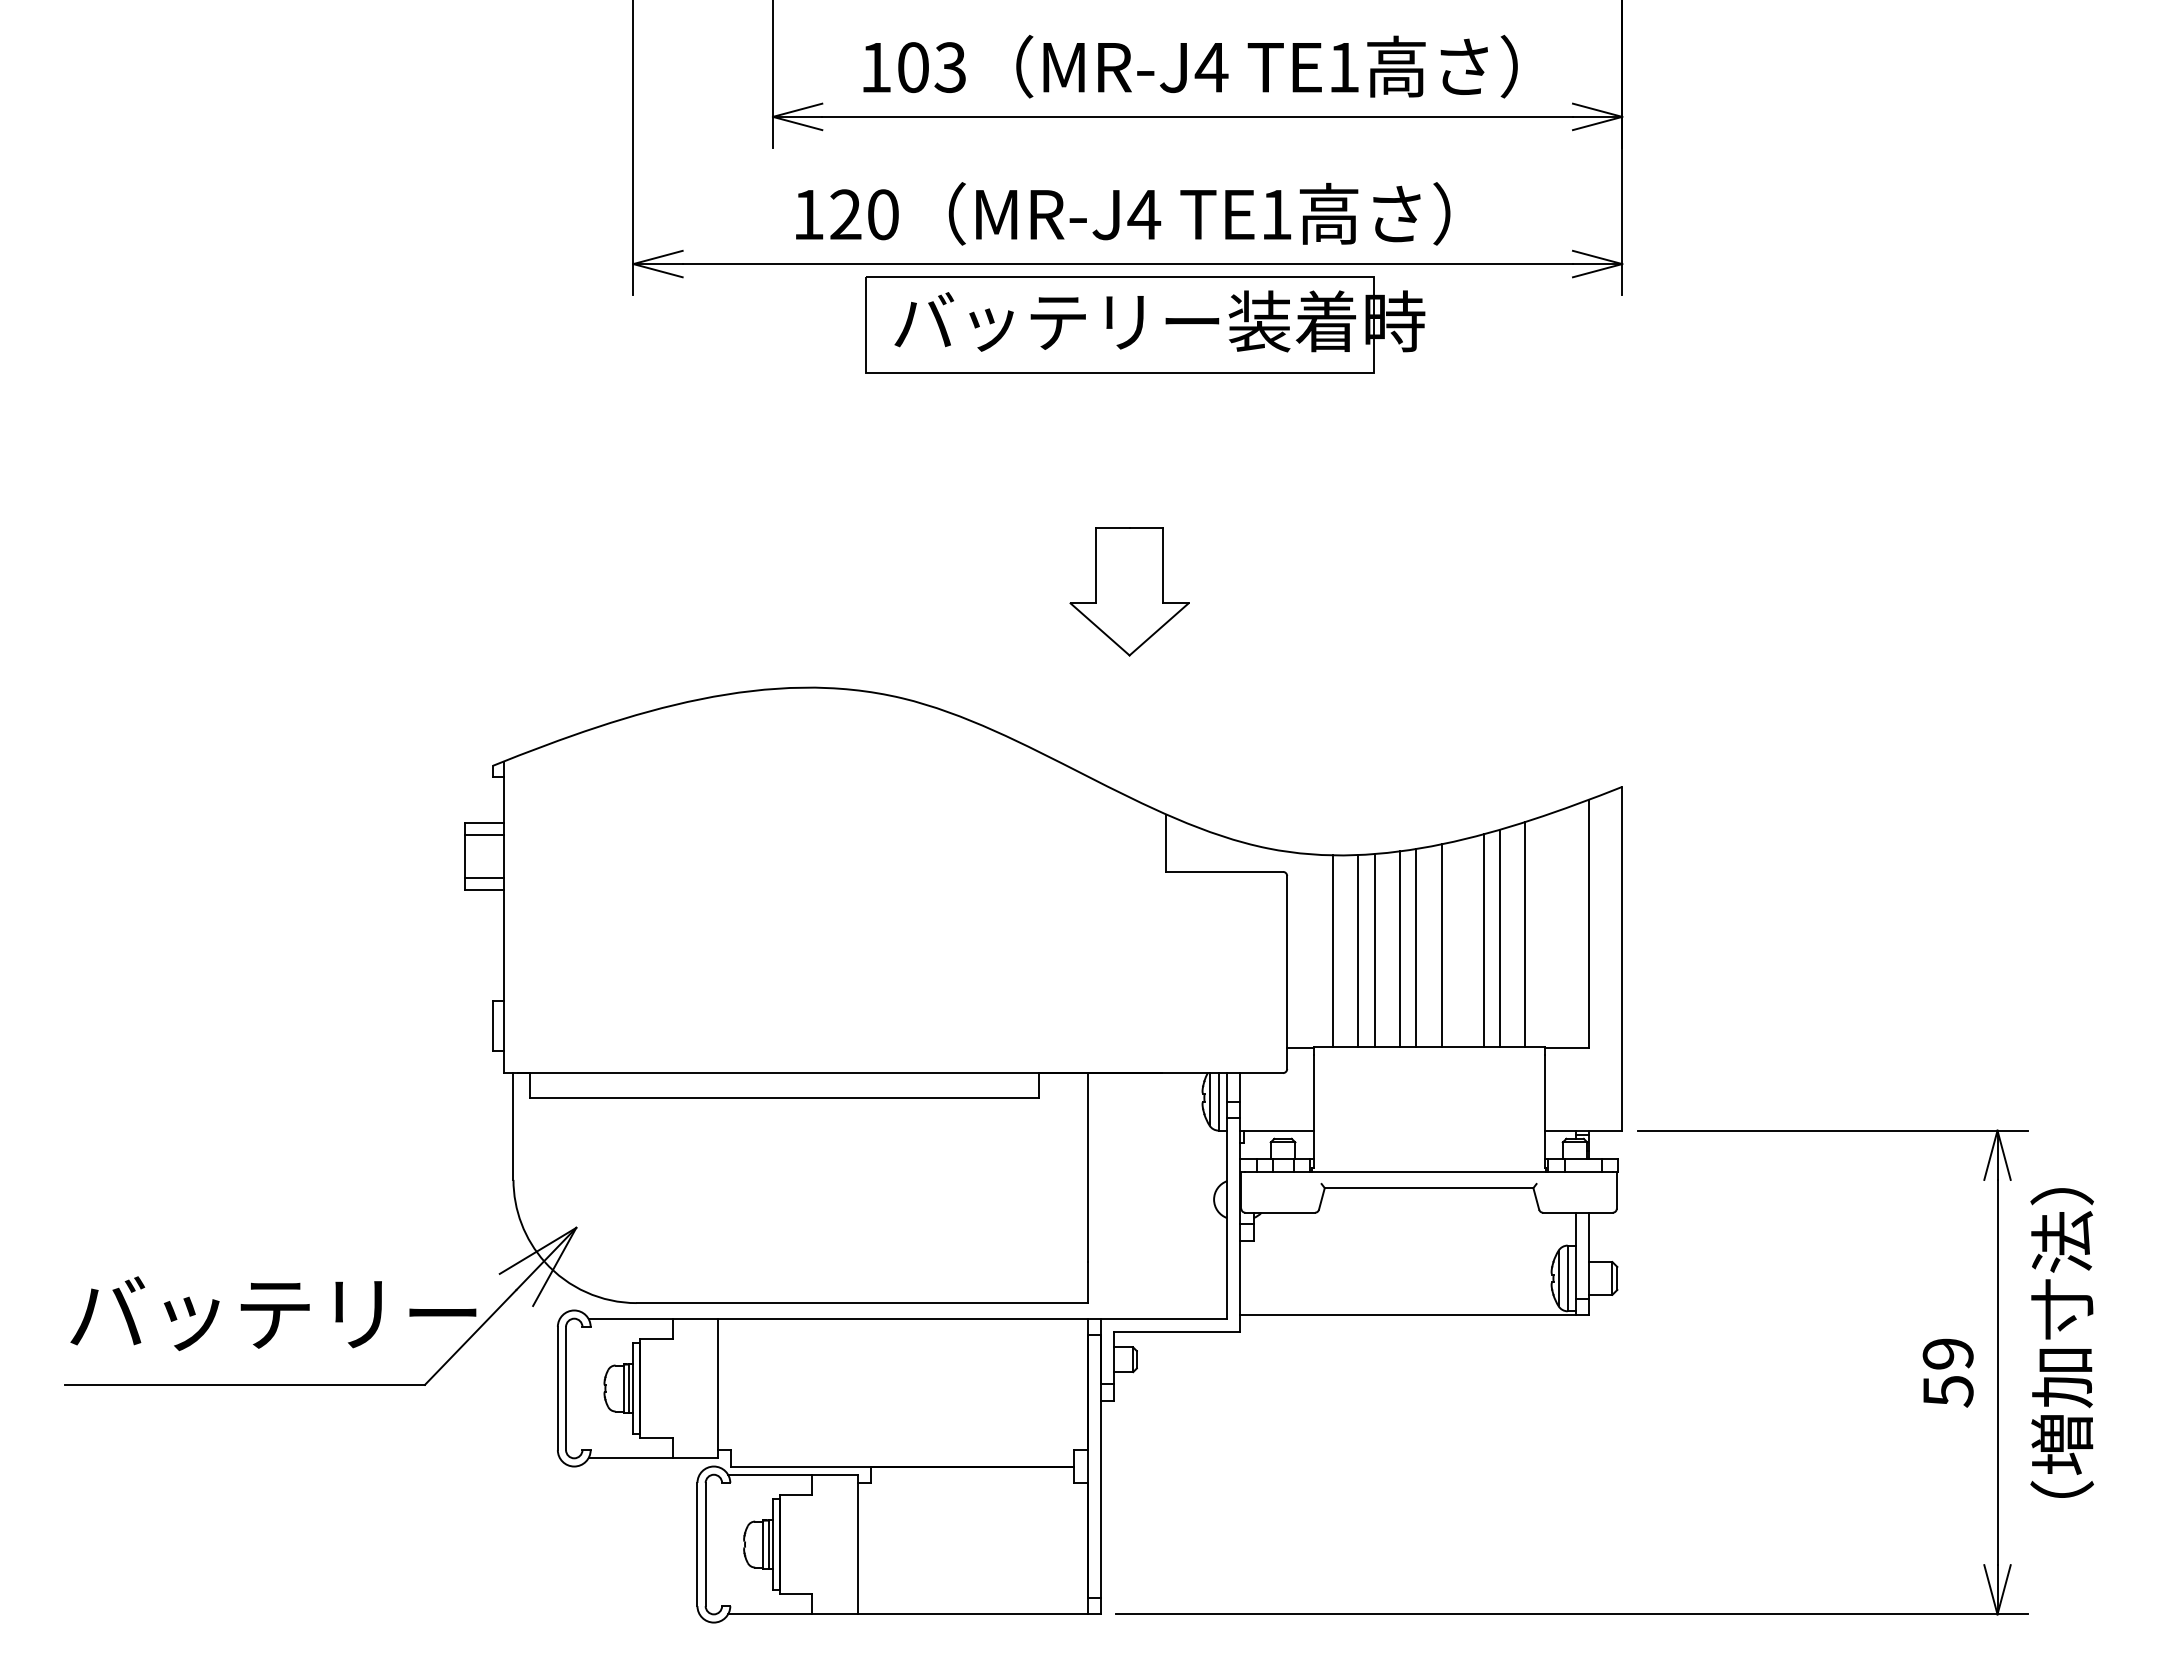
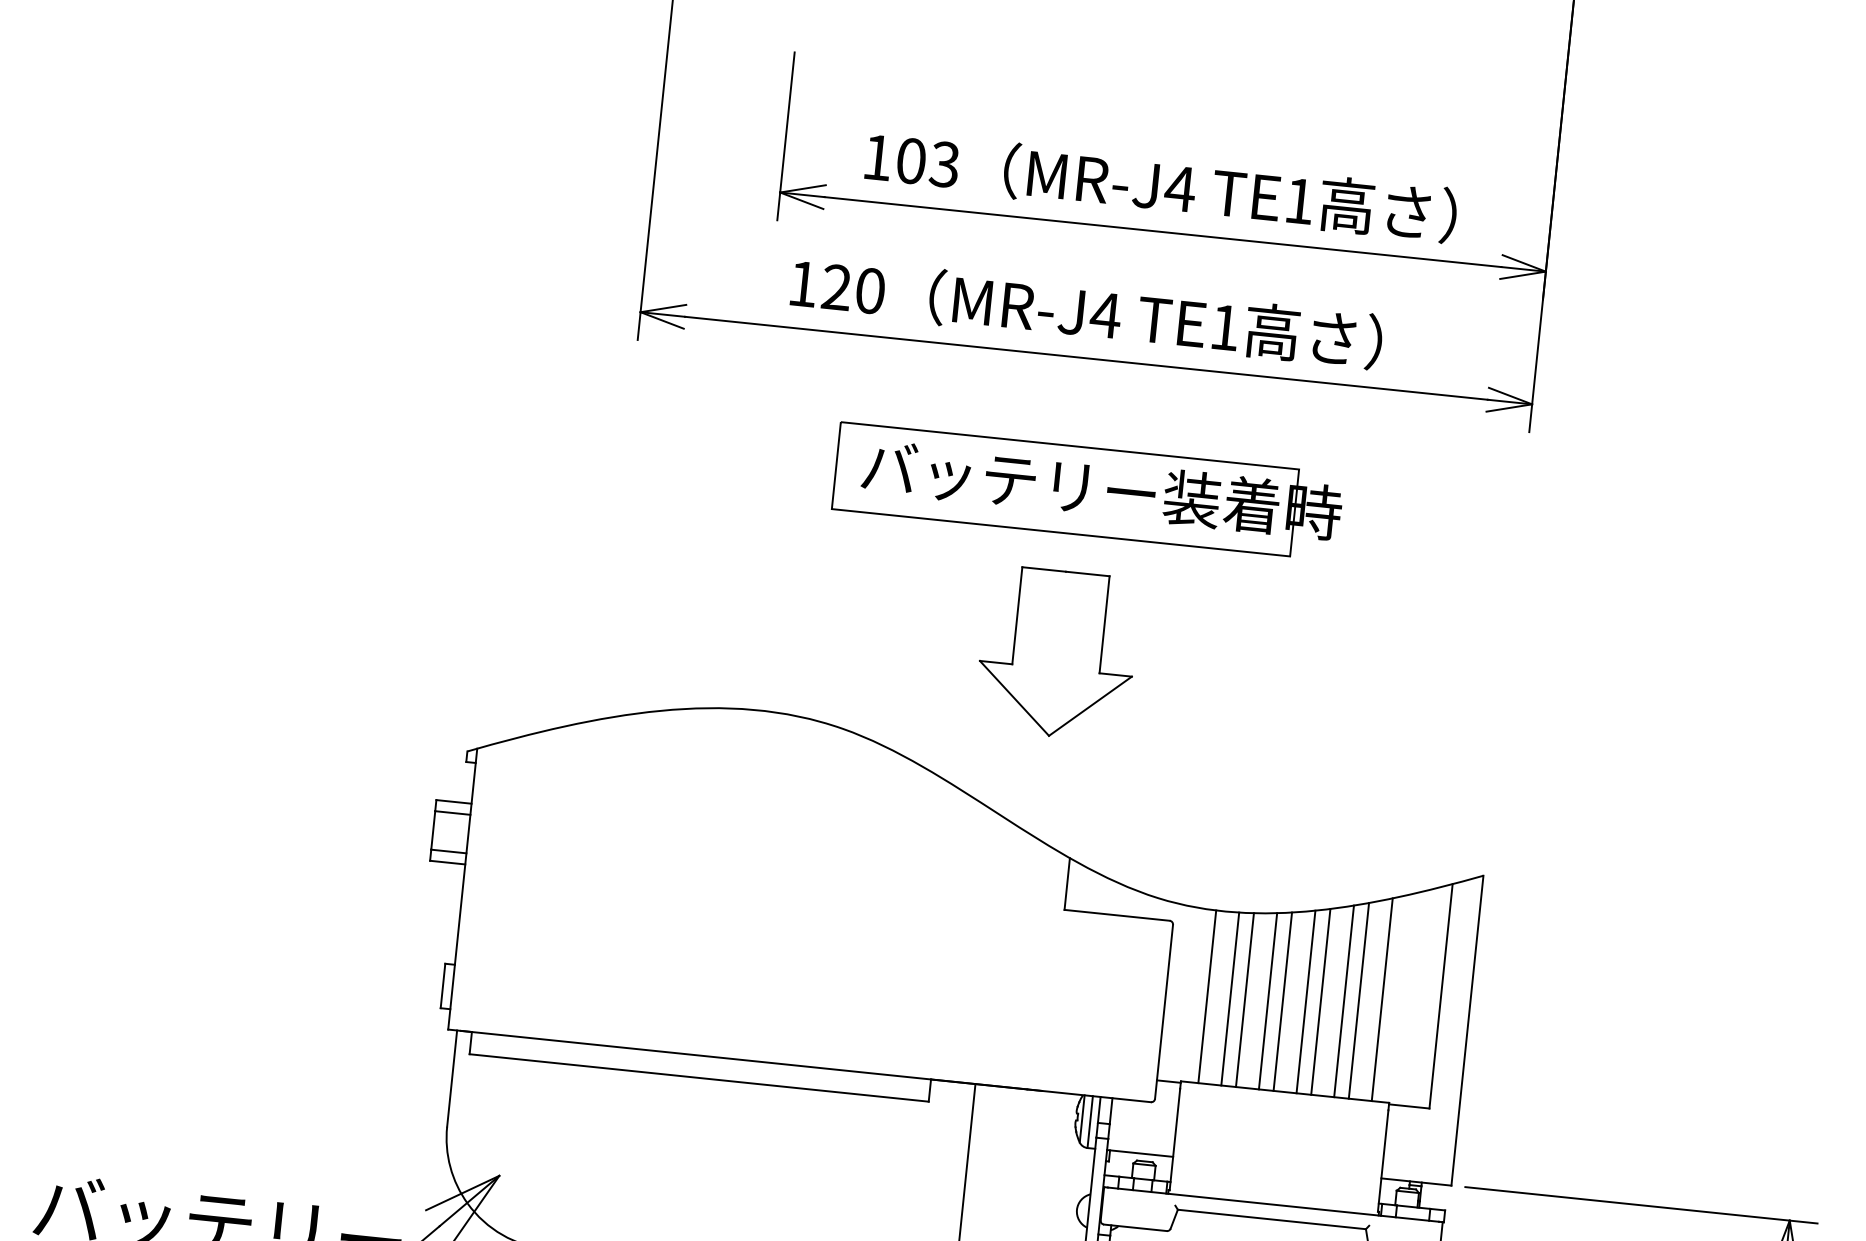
part: (1145, 324) -> (1088, 491), moved
part: (1129, 591) -> (1057, 653), size x1.43
line: (1458, 943) -> (1321, 1001), added

